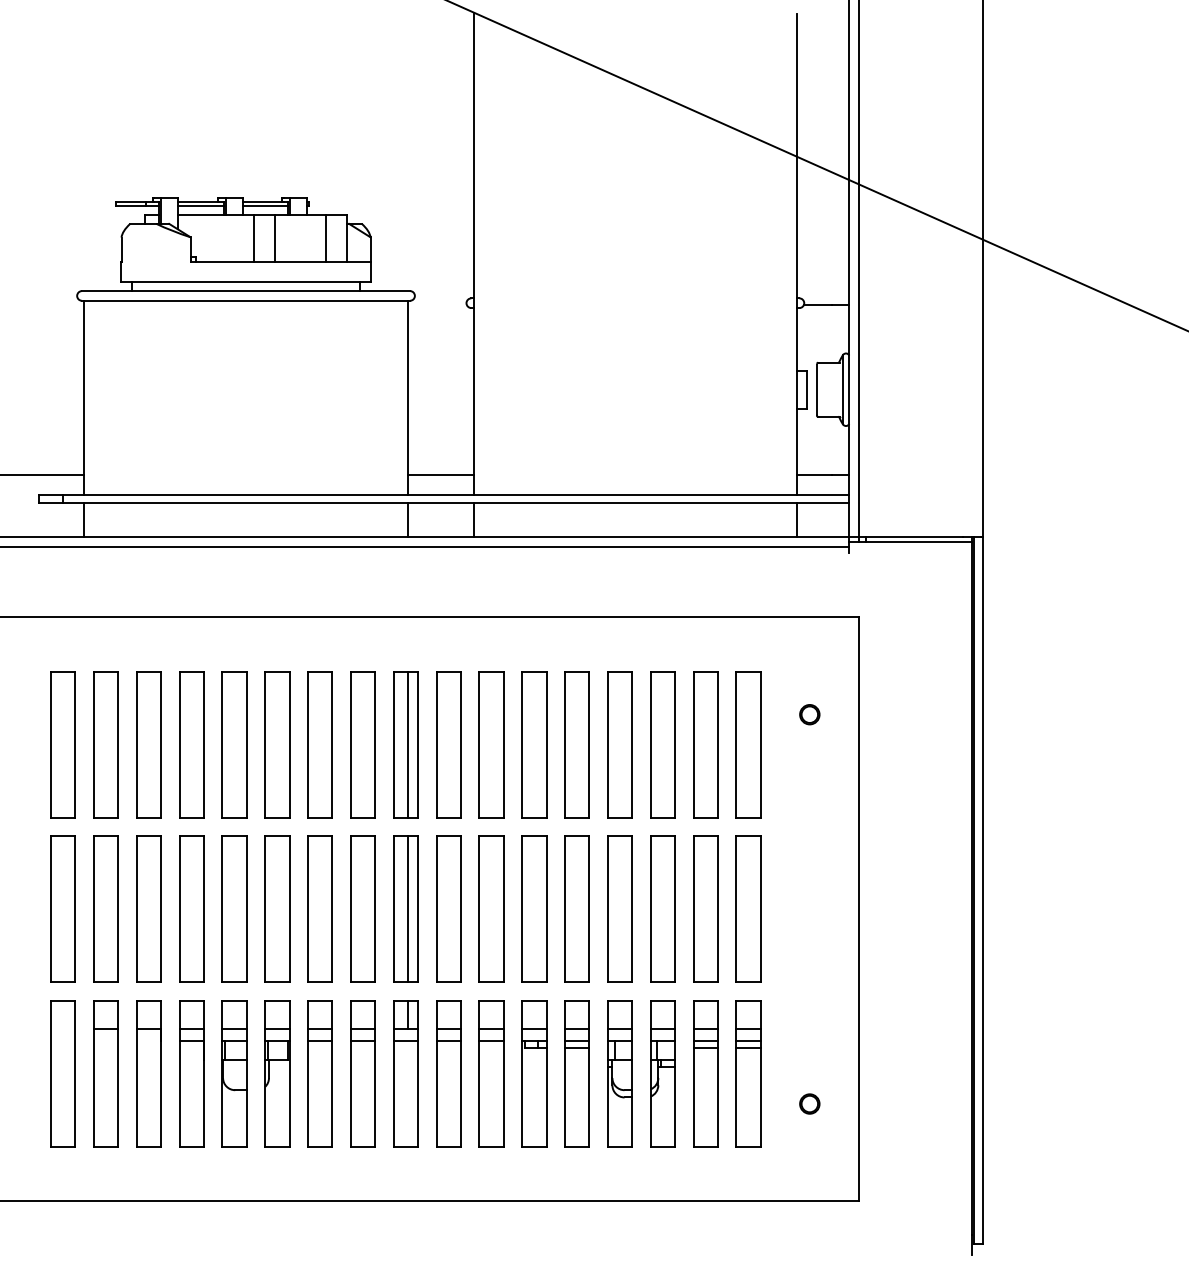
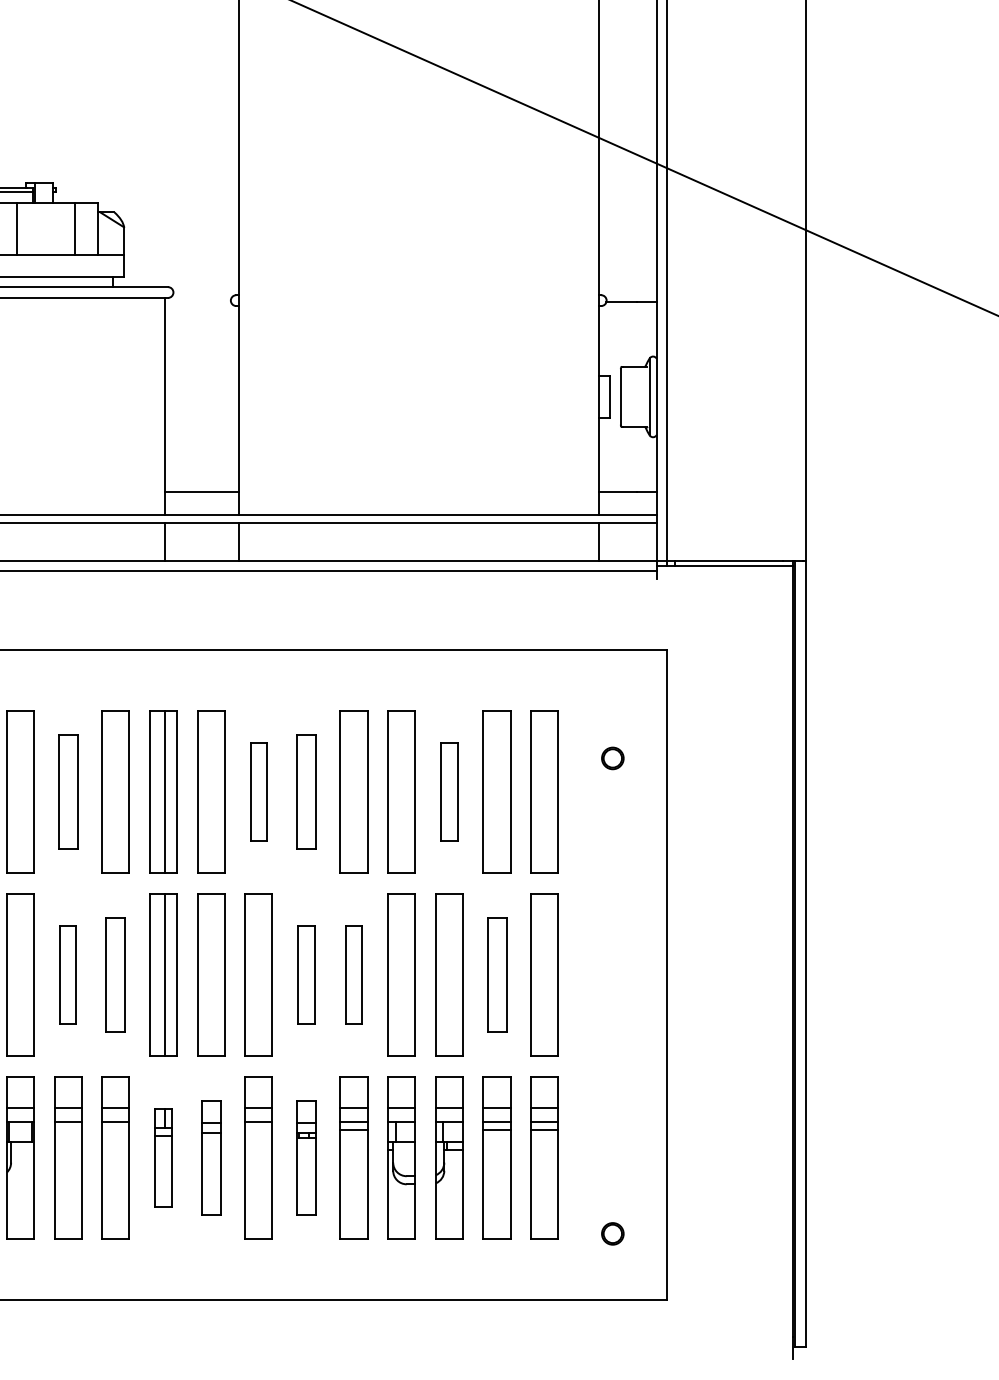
part: (319, 744) -> (67, 791), size x0.7
part: (491, 744) -> (258, 791), size x0.6
part: (534, 744) -> (306, 791), size x0.7
part: (662, 744) -> (448, 791), size x0.6
part: (319, 908) -> (67, 974), size x0.6
part: (362, 908) -> (115, 974), size x0.7
part: (534, 908) -> (306, 974), size x0.6
part: (576, 908) -> (353, 974), size x0.6
part: (705, 908) -> (496, 974), size x0.7
part: (405, 1073) -> (162, 1157), size x0.6
part: (448, 1073) -> (210, 1157), size x0.7
part: (534, 1073) -> (306, 1157), size x0.7
circle: (809, 1103) -> (612, 1233), moved

